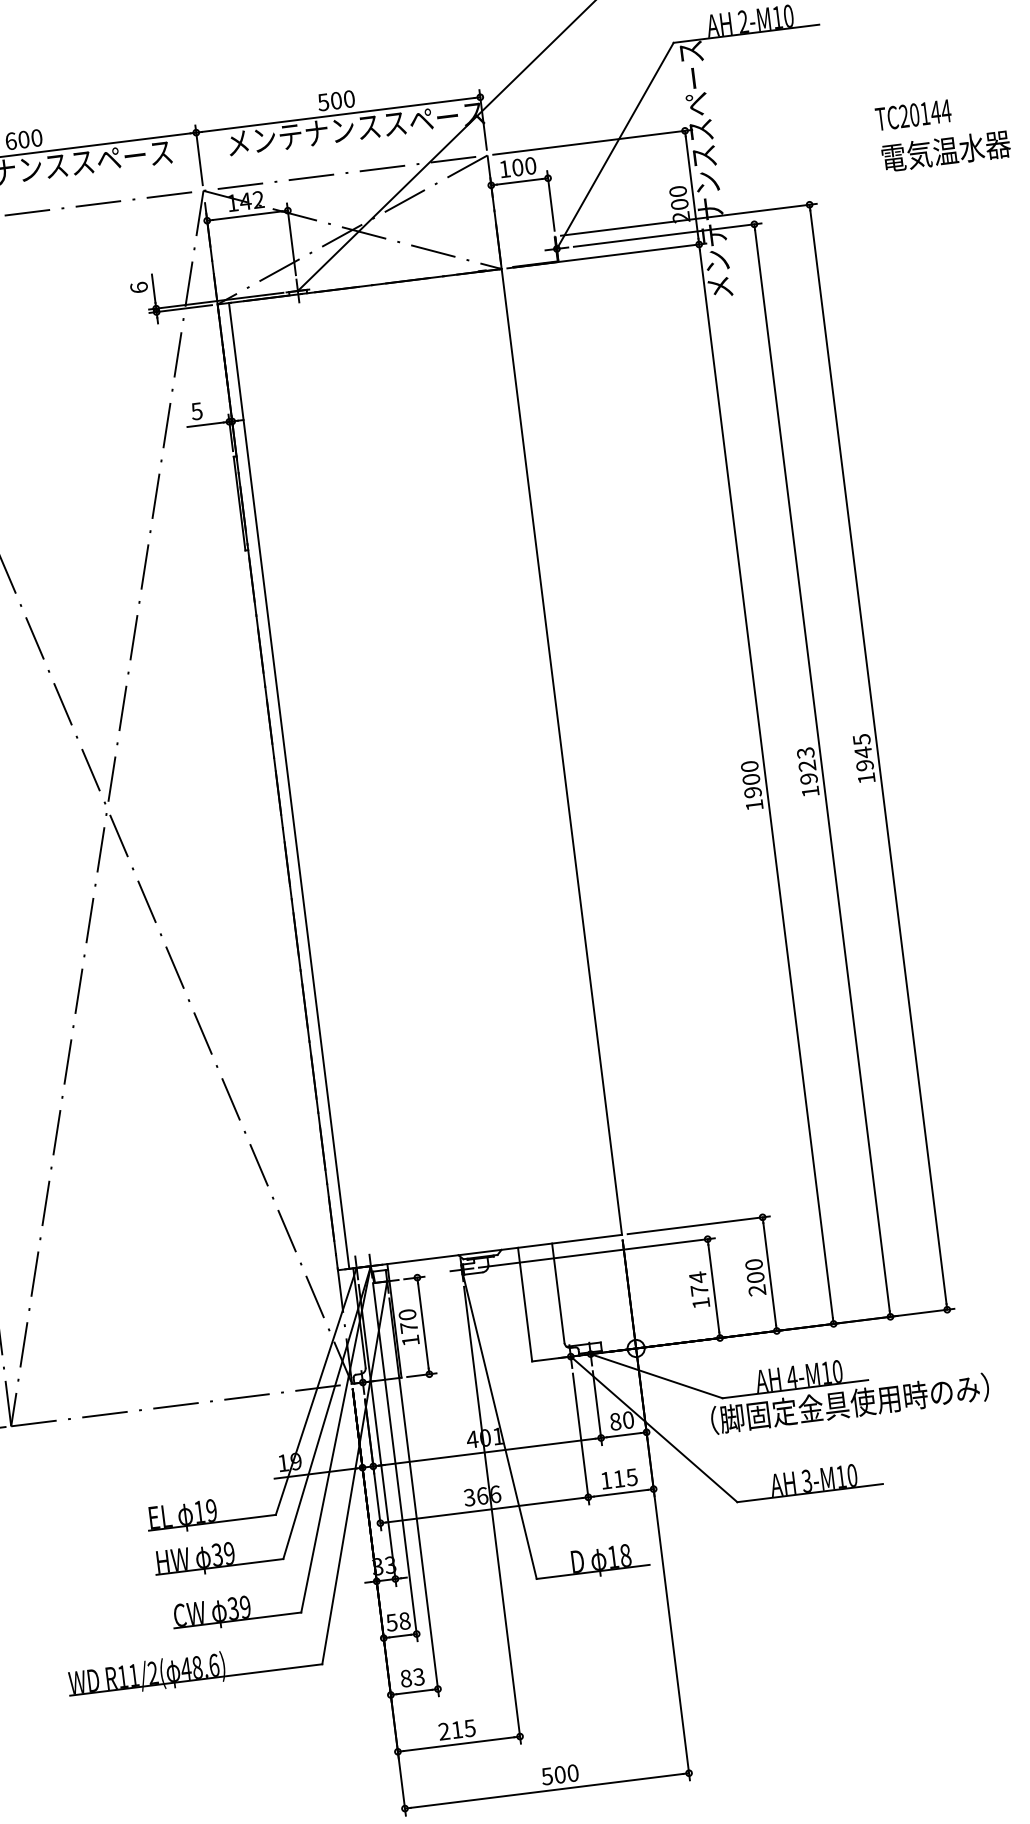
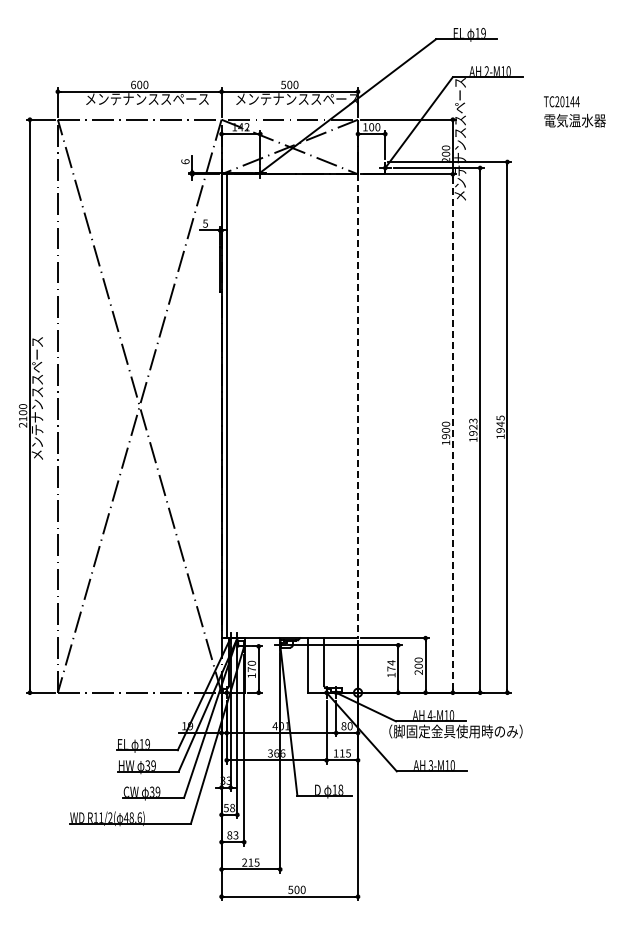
text: (942, 132) -> (574, 111), moved
line: (562, 752) -> (358, 406), solid -> dashed
line: (765, 786) -> (452, 434), solid -> dashed

